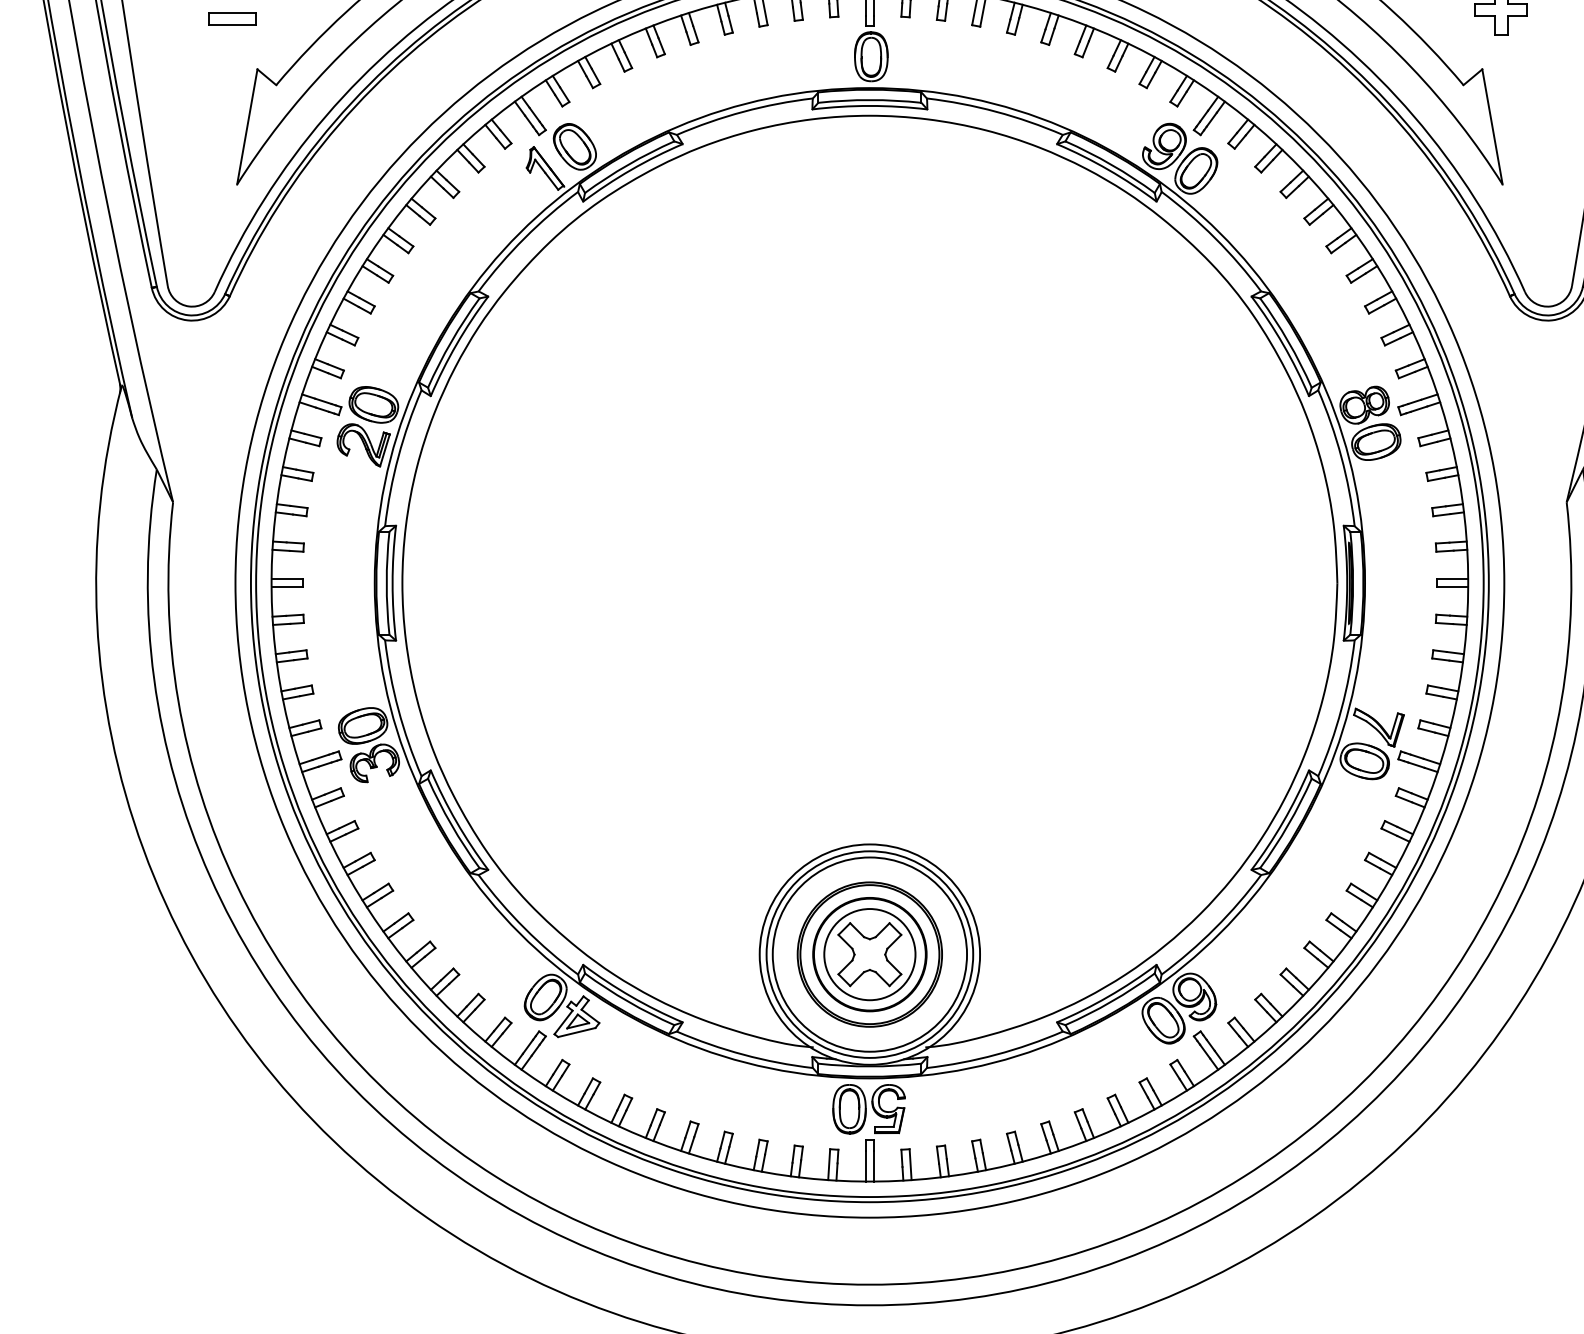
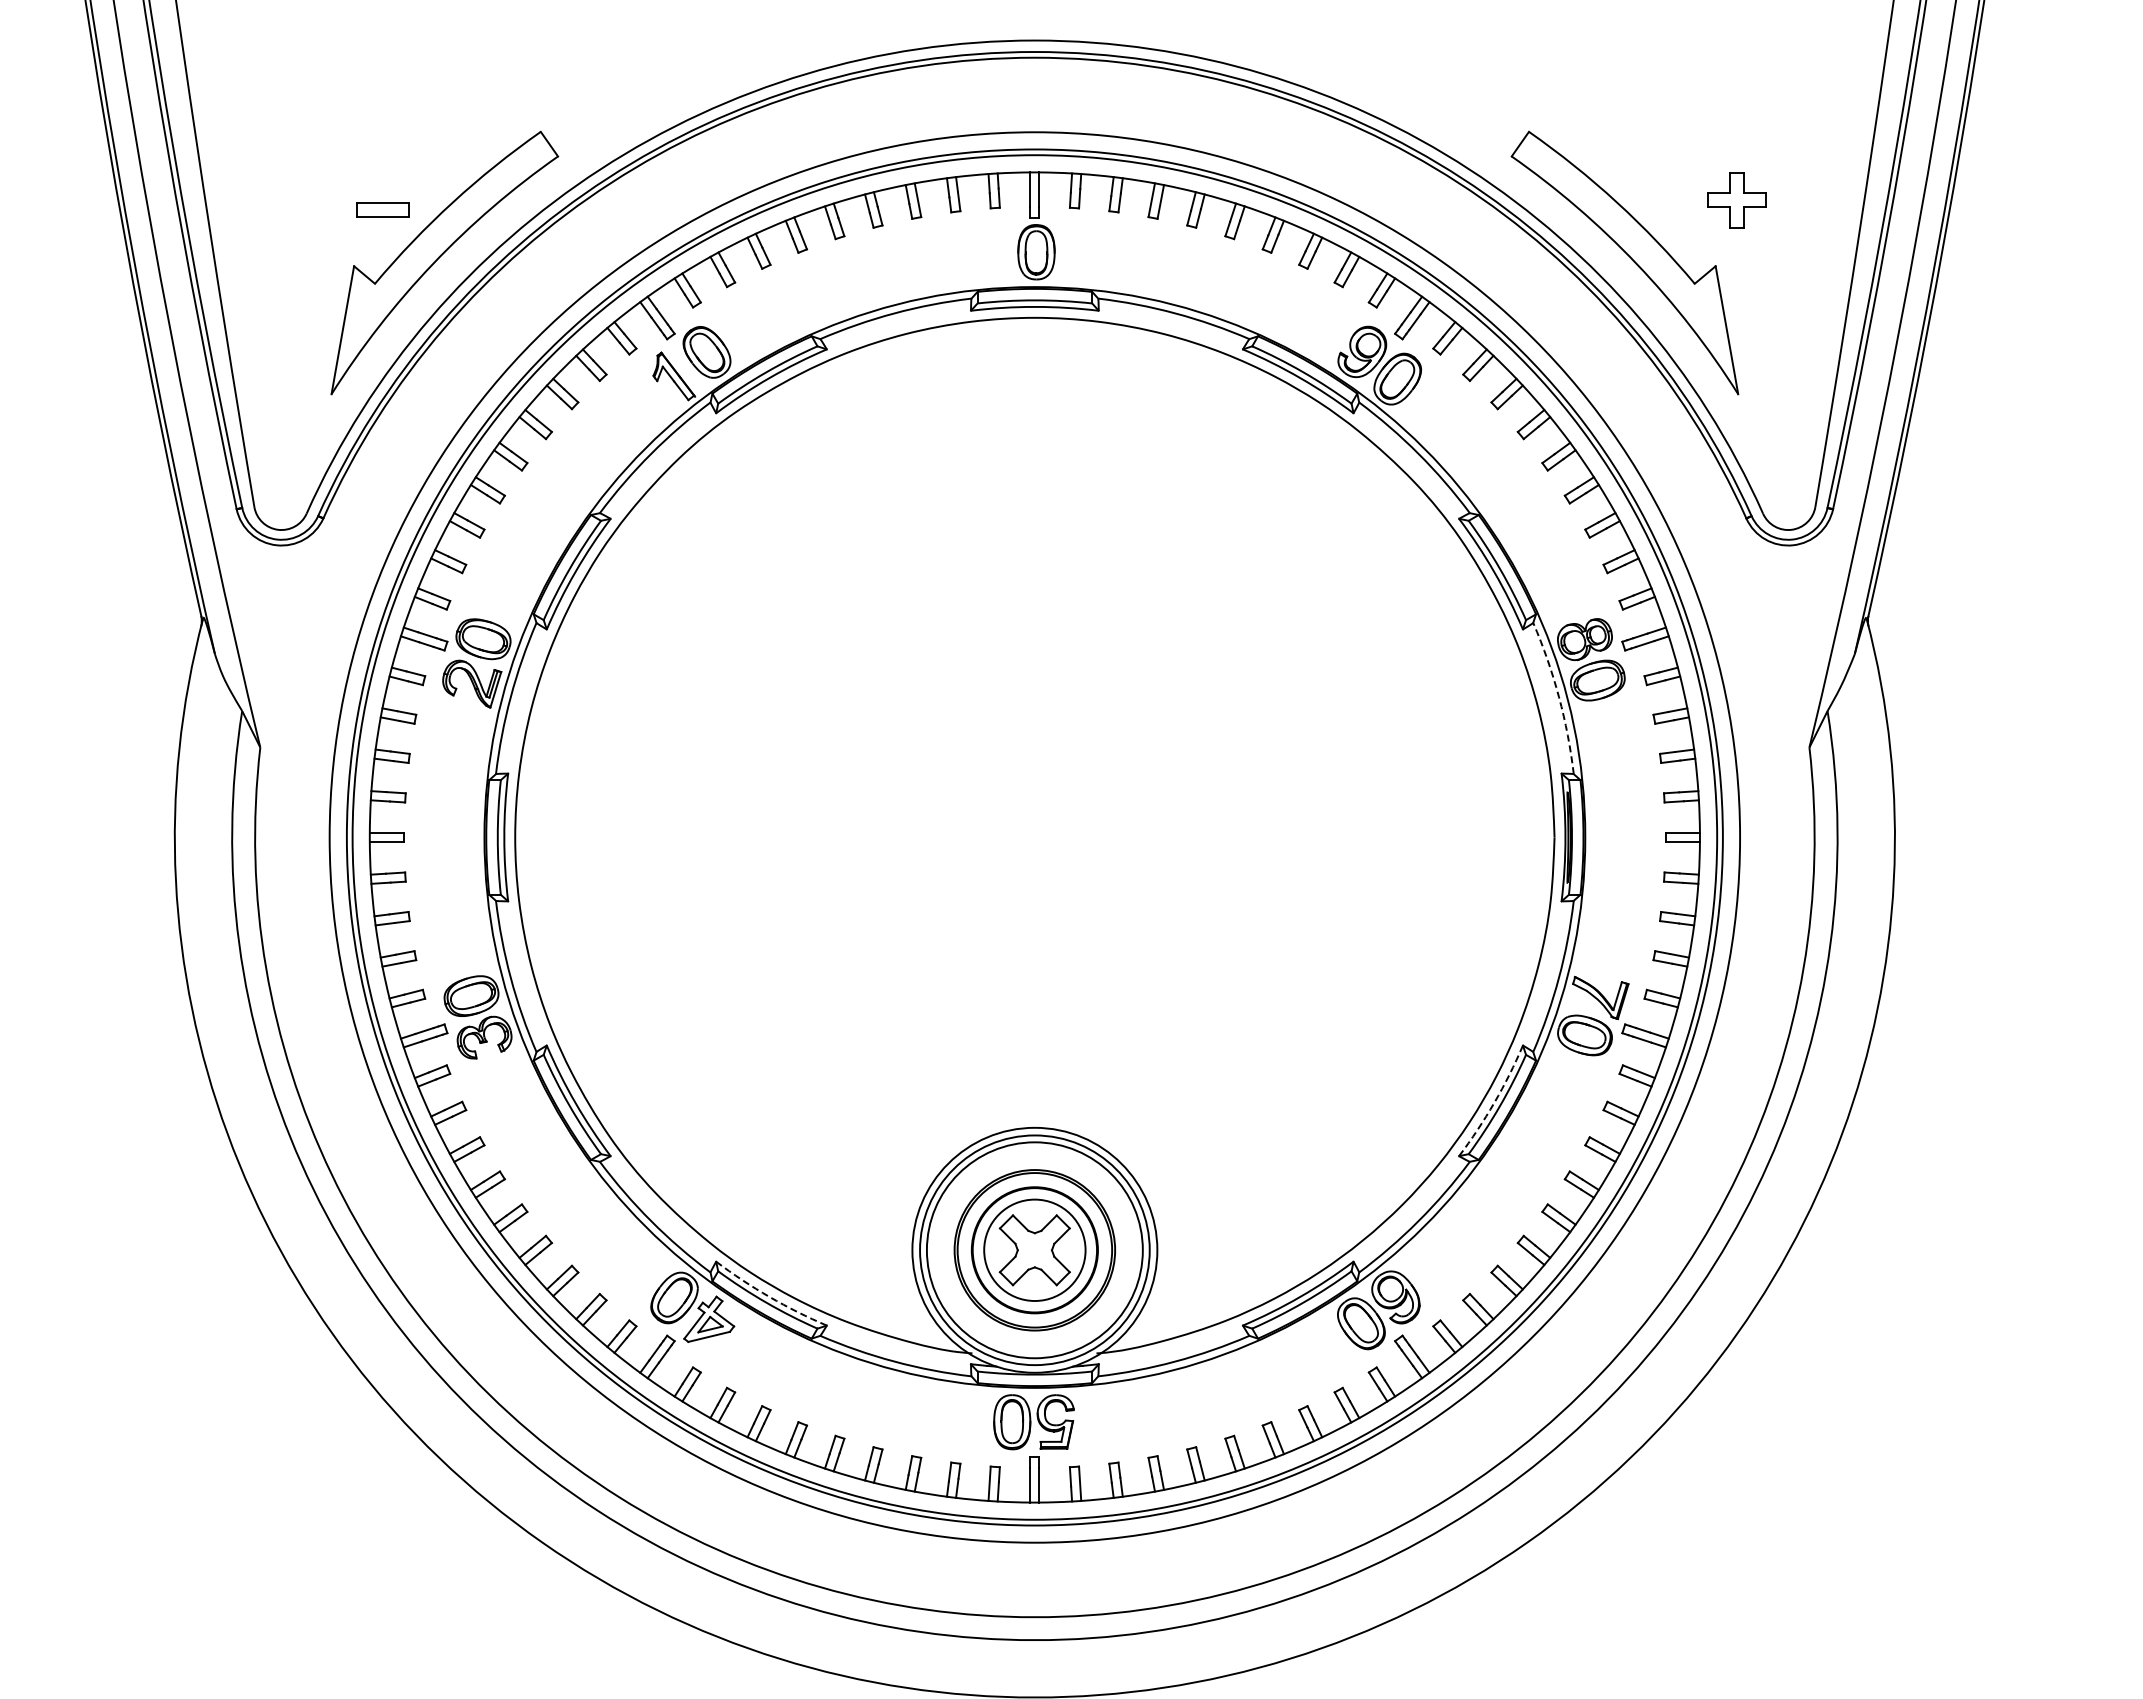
part: (231, 18) -> (382, 209), moved
arc: (1340, 457) -> (1558, 697), solid -> dashed
arc: (1283, 821) -> (1494, 1102), solid -> dashed
arc: (631, 996) -> (769, 1296), solid -> dashed

